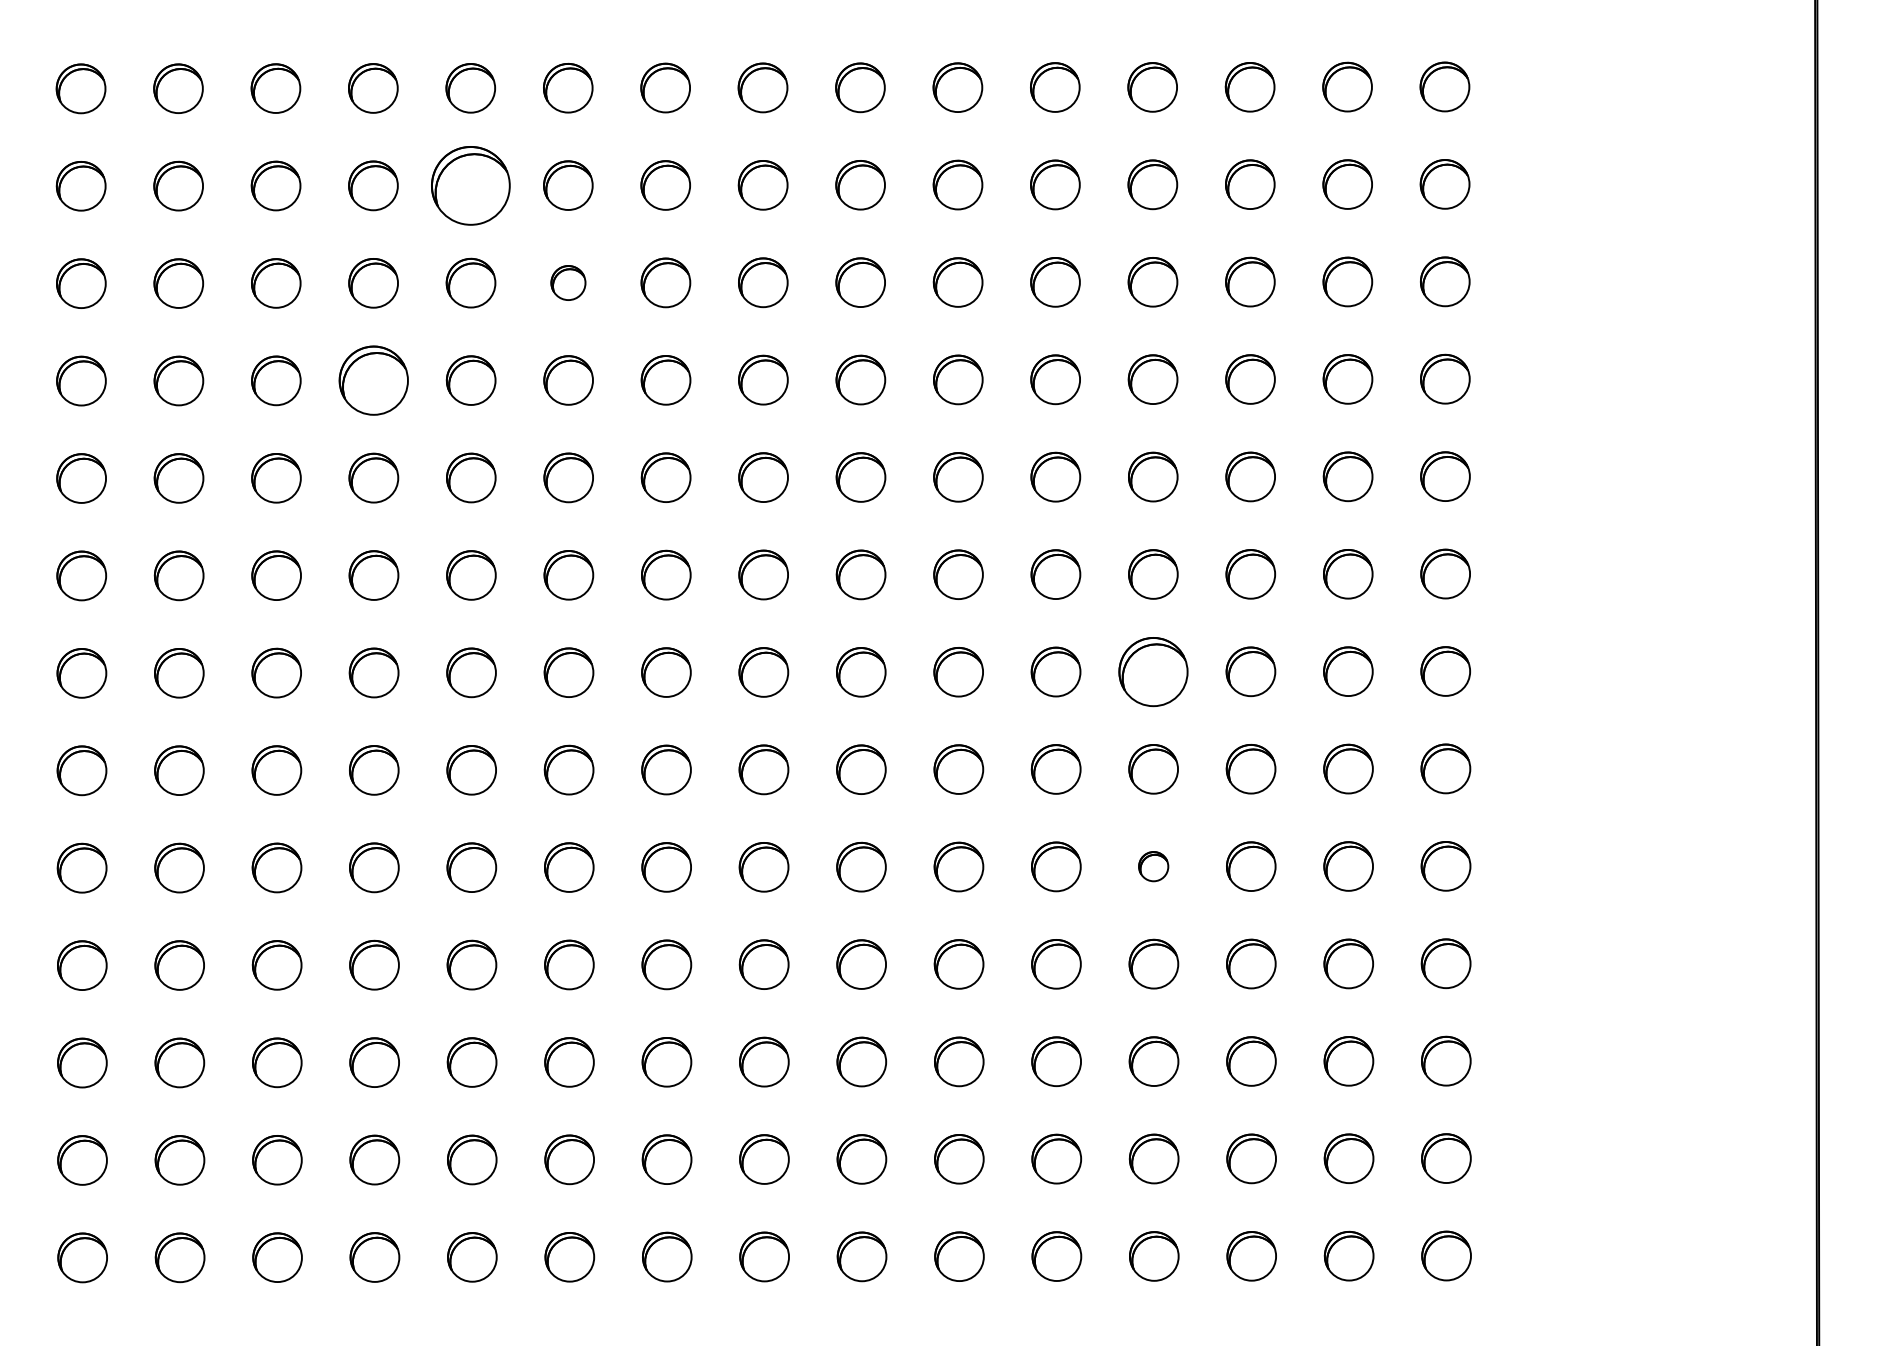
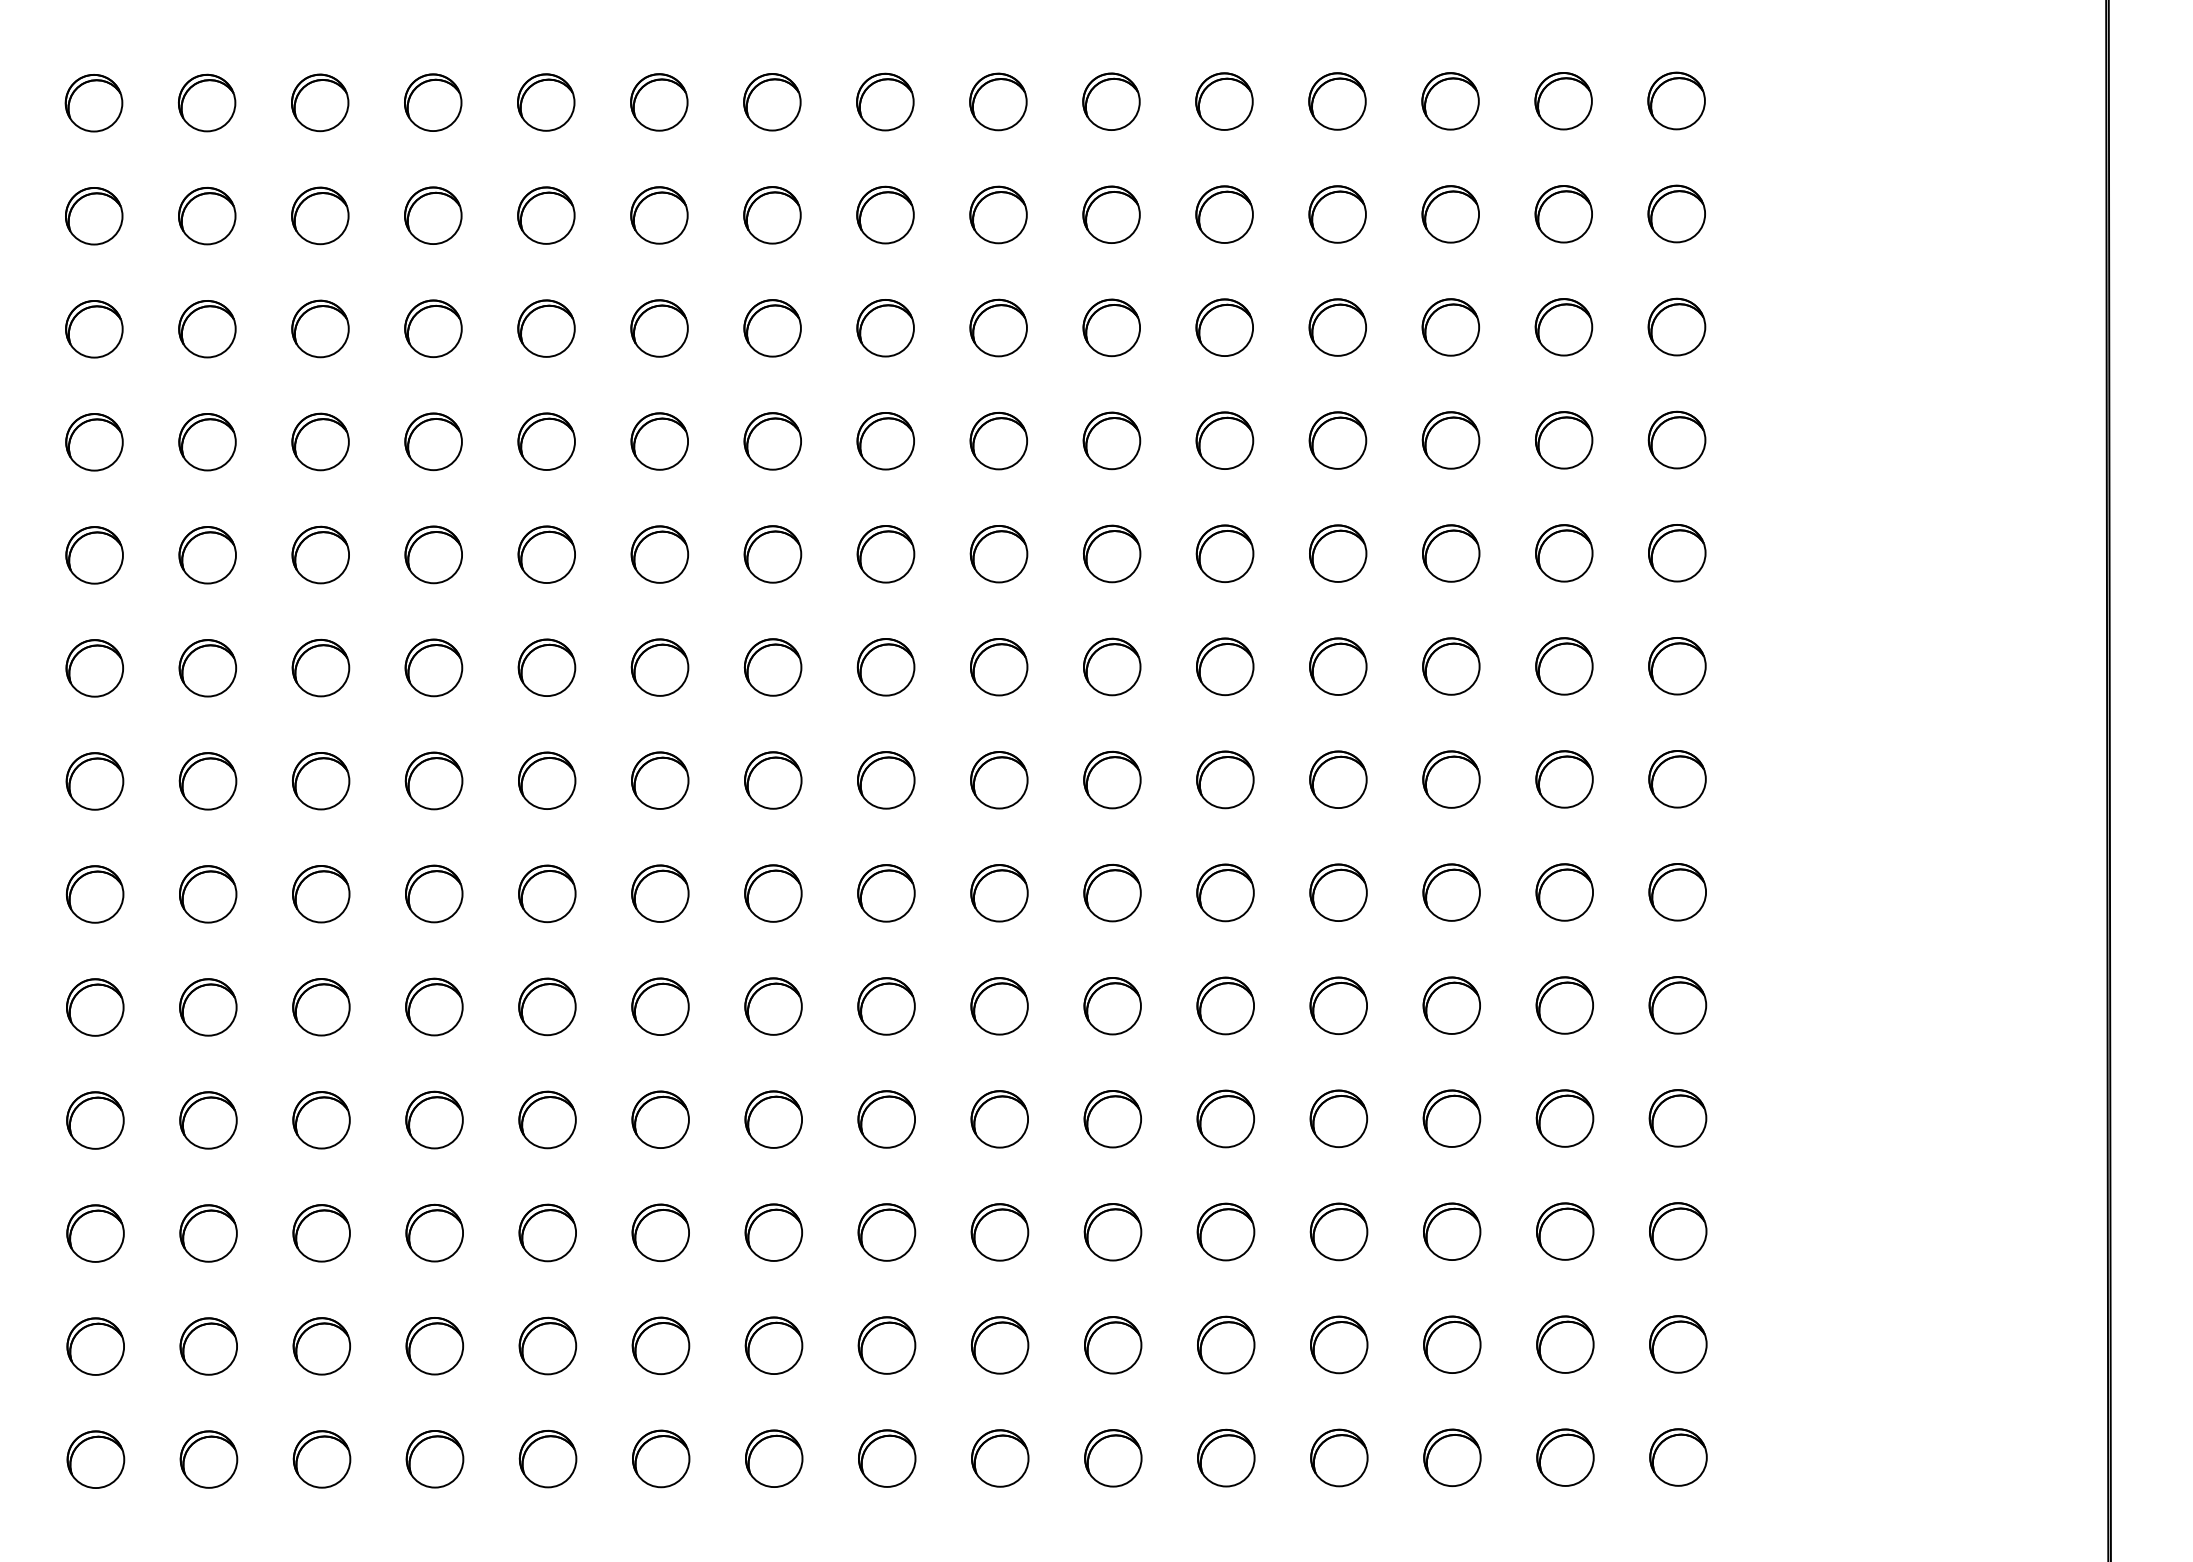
part: (471, 185) -> (546, 215), size x0.62
part: (568, 283) -> (659, 328), size x1.43
part: (373, 380) -> (433, 441), size x0.71
part: (1153, 671) -> (1338, 779), size x0.71
part: (1153, 866) -> (1338, 1005), size x1.67

